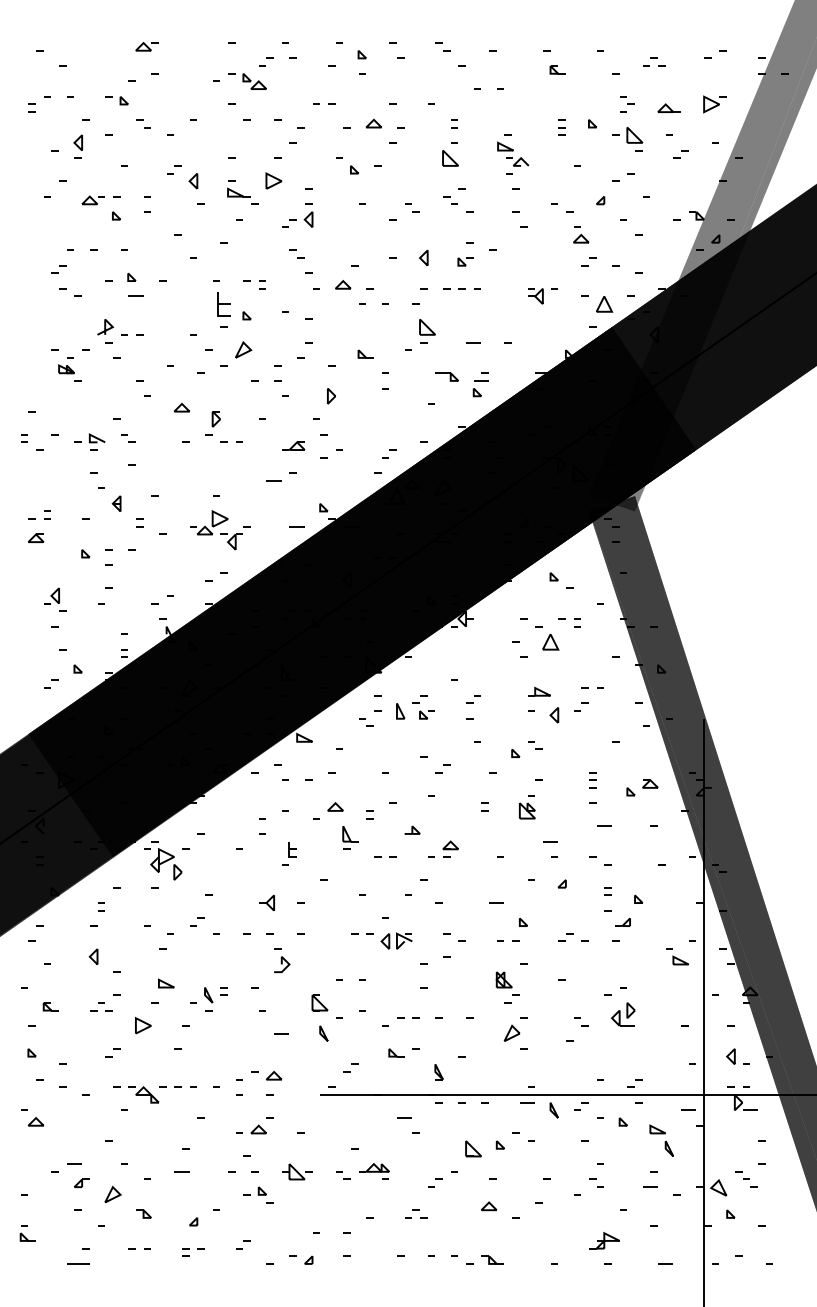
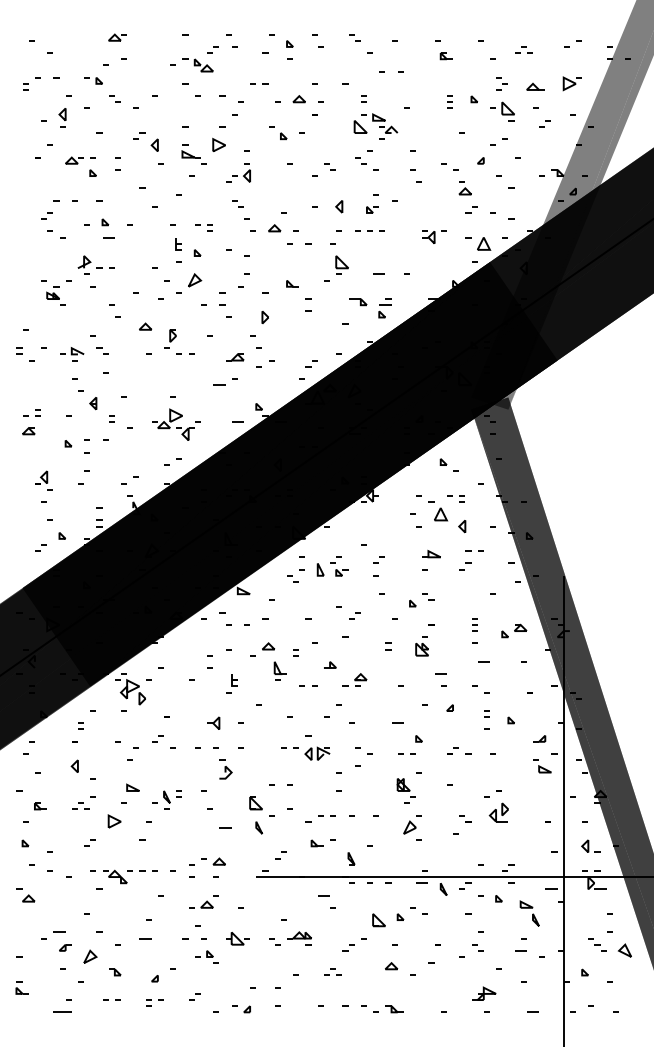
part: (513, 157) -> (385, 126), moved
part: (223, 304) -> (178, 244), size x0.62
part: (554, 715) -> (462, 526), moved
part: (622, 921) -> (539, 738), moved
part: (718, 1187) -> (624, 950), moved

